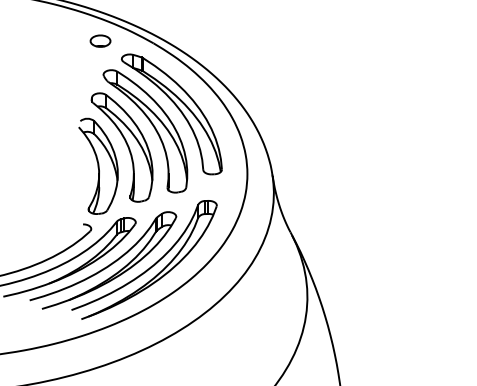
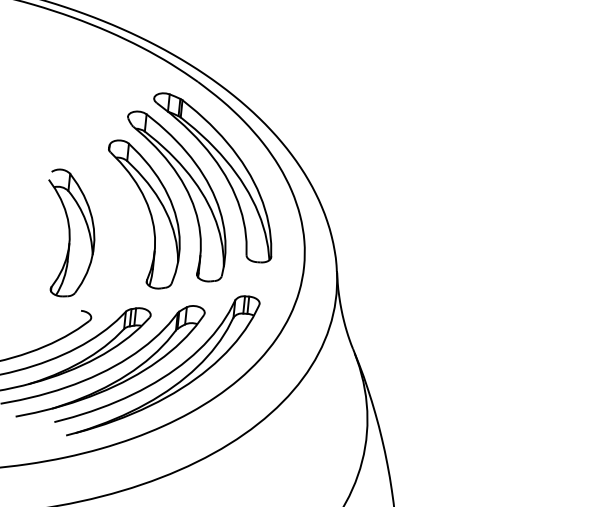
part: (100, 40) -> (128, 71), removed
part: (98, 165) -> (69, 232), moved

